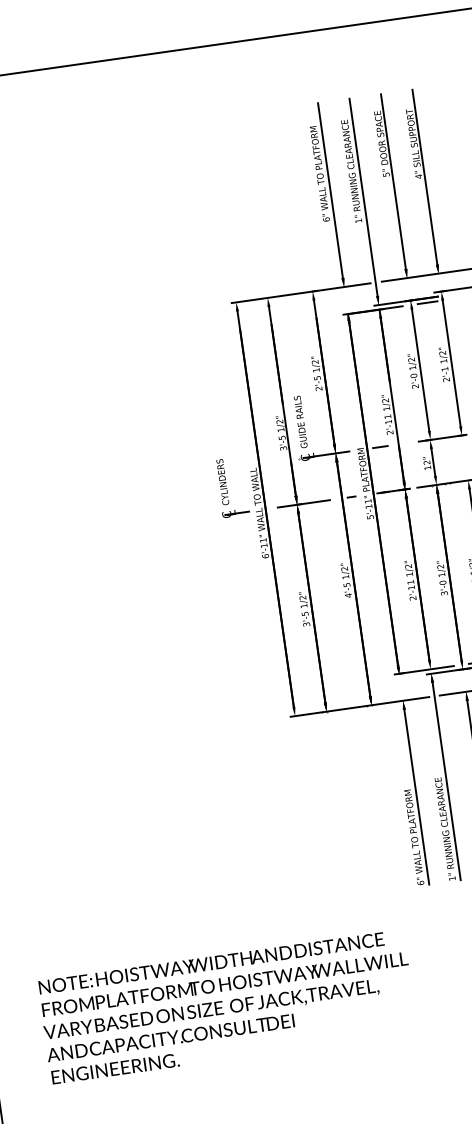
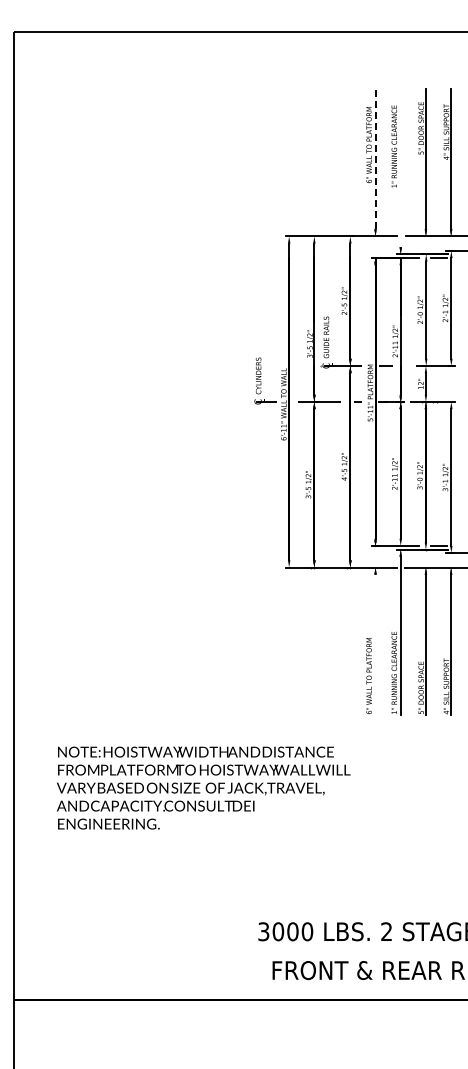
line: (330, 190) -> (375, 159), solid -> dashed
line: (363, 197) -> (400, 168), removed
line: (416, 796) -> (375, 644), removed

